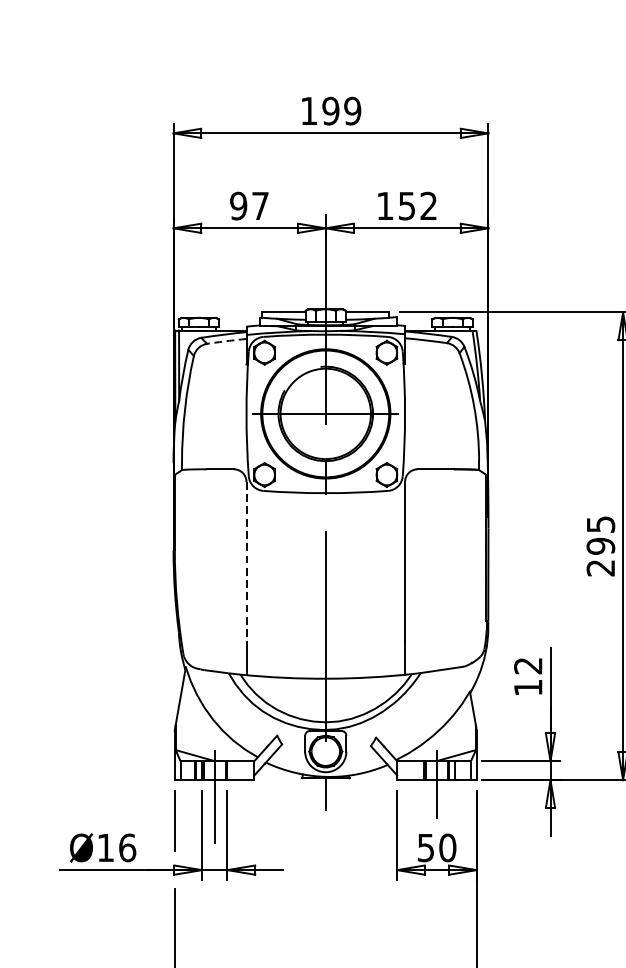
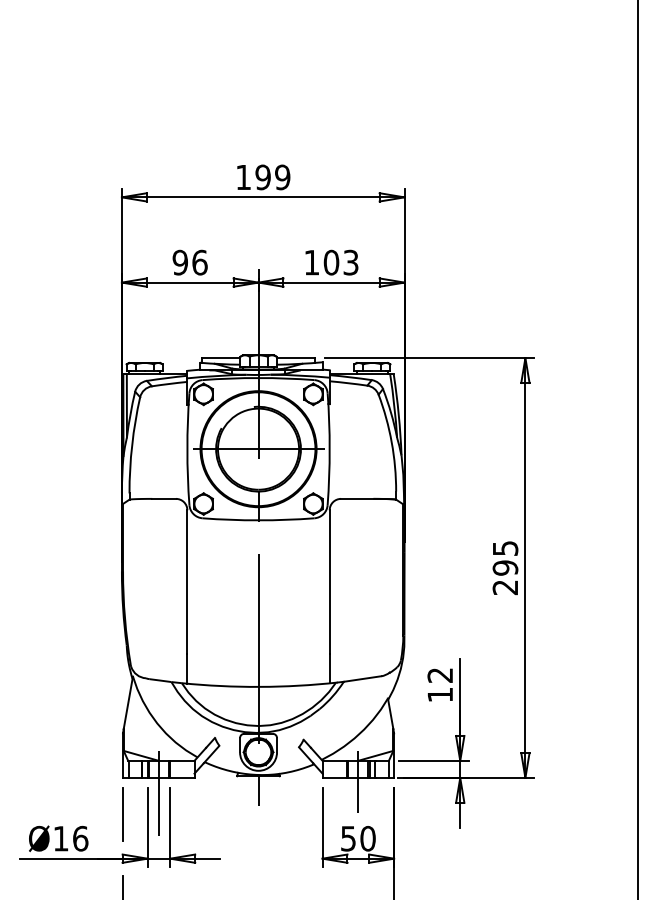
text: (260, 205) -> (199, 262), 97 -> 96
text: (417, 205) -> (340, 262), 152 -> 103
arc: (226, 340) -> (169, 383), dashed -> solid
line: (246, 562) -> (187, 582), dashed -> solid

